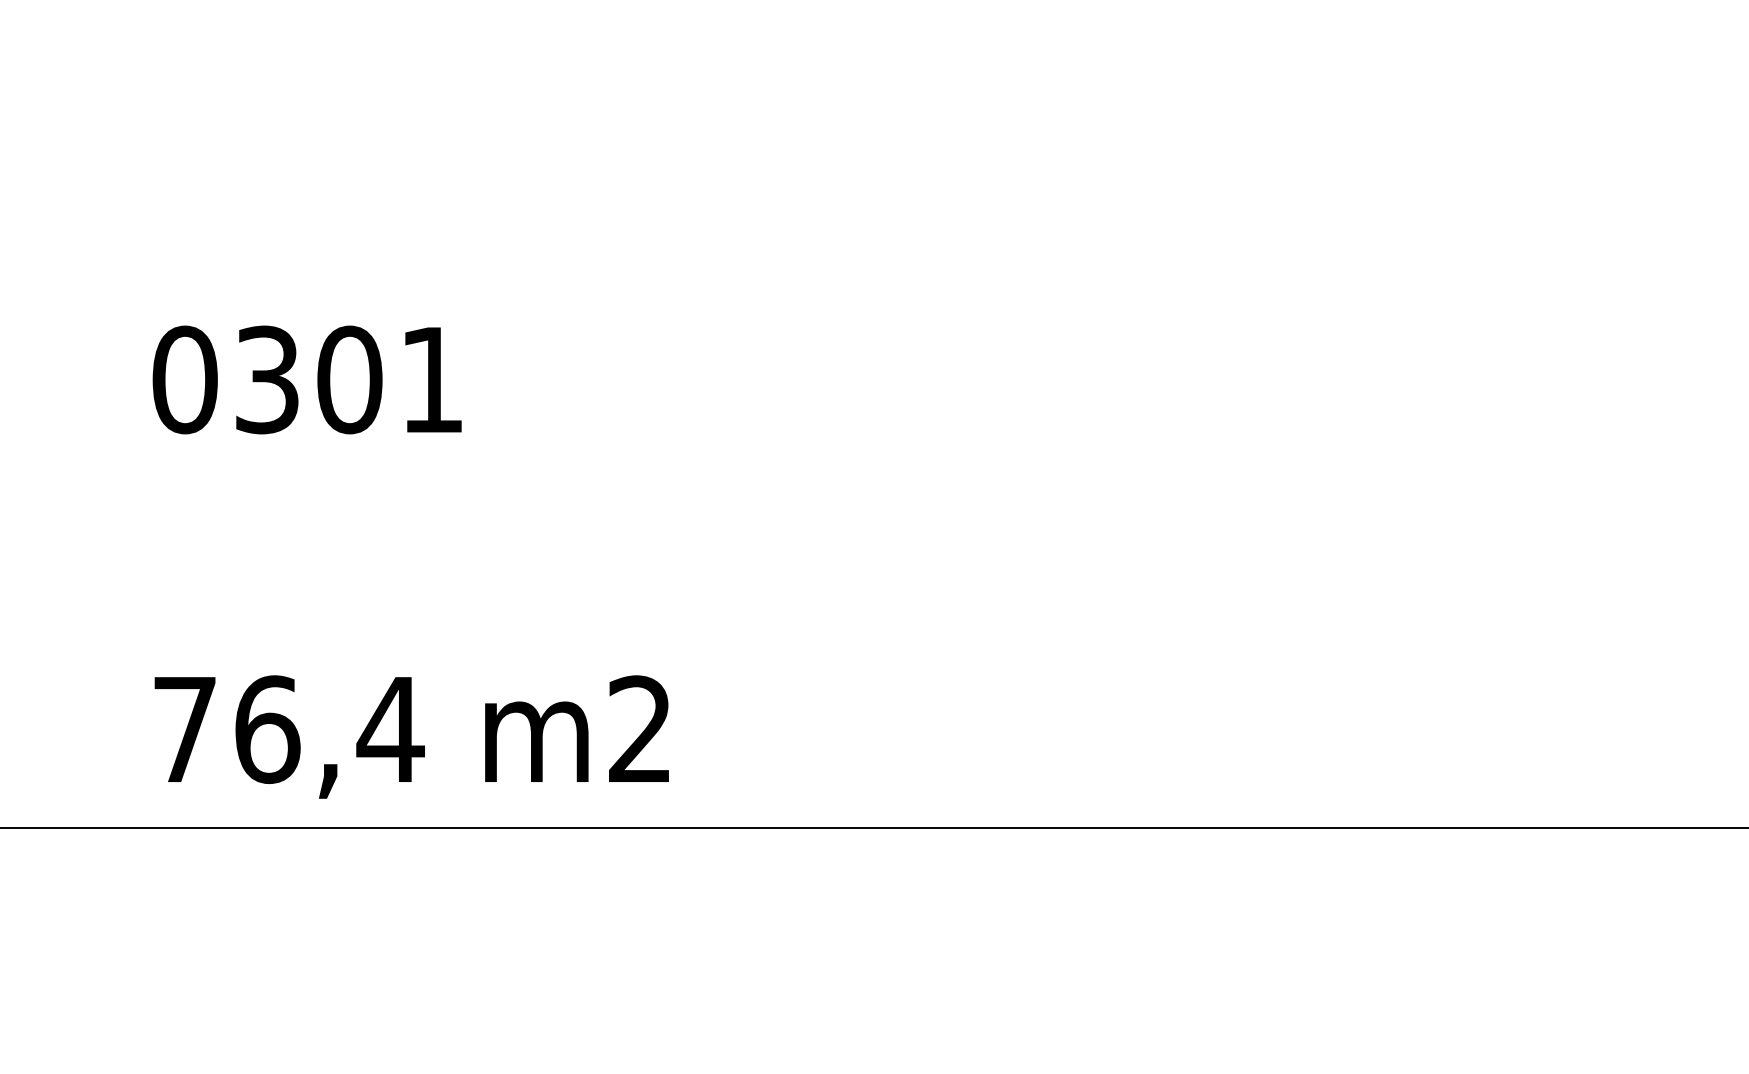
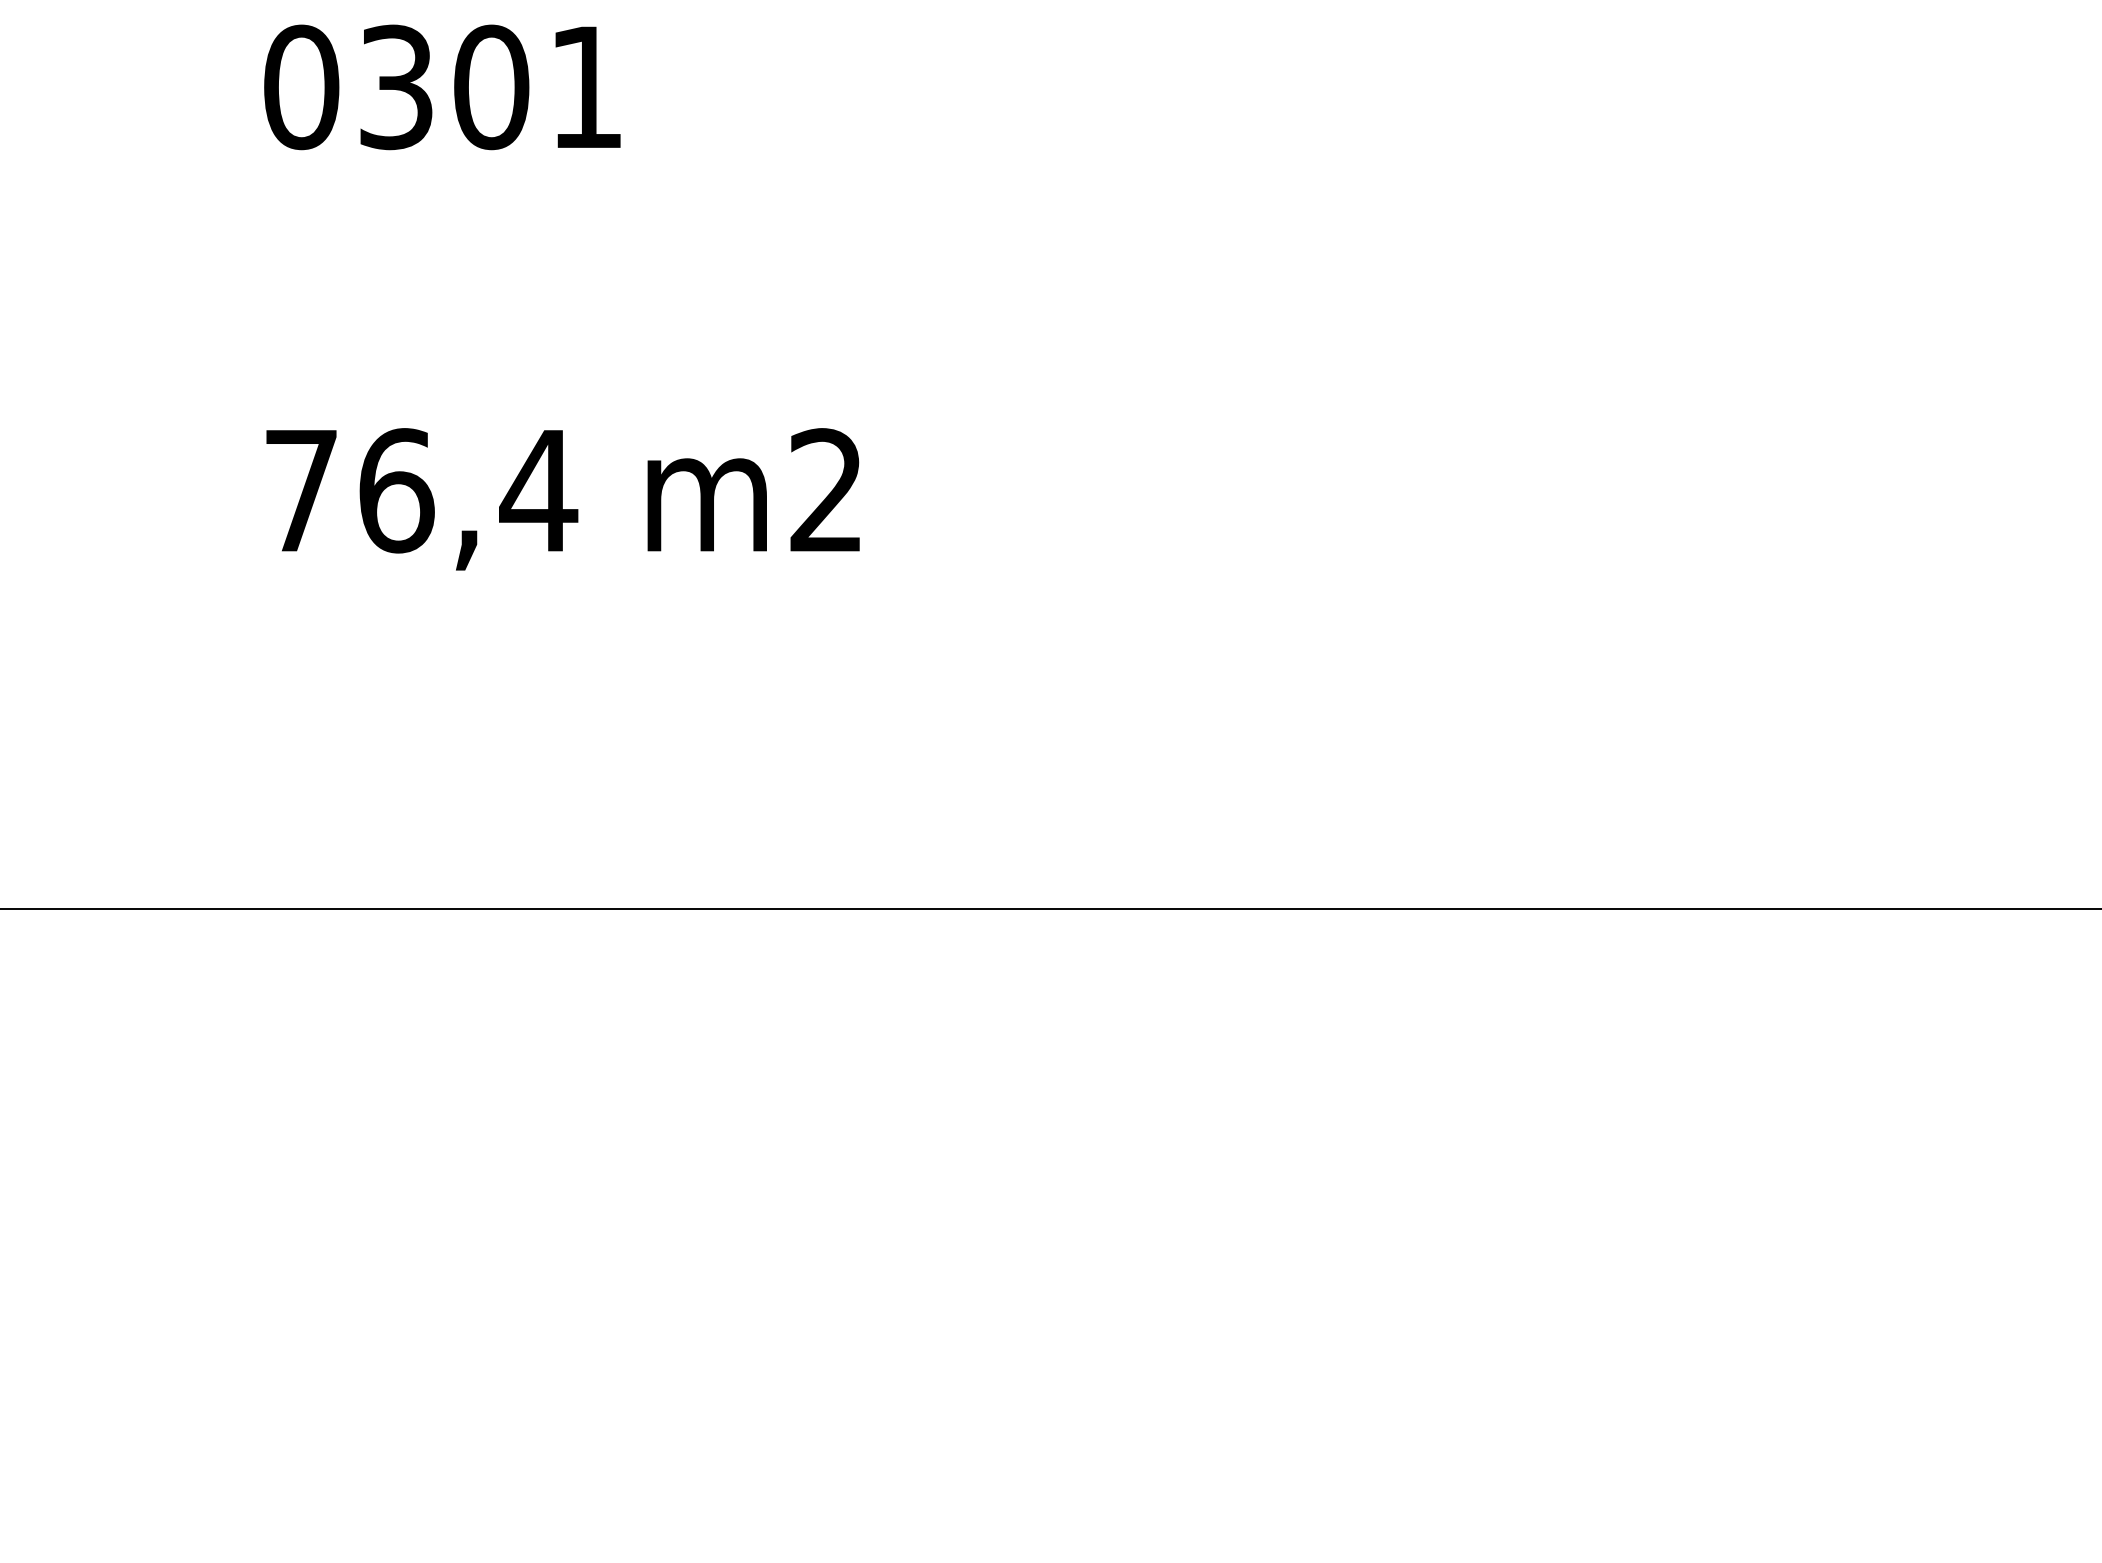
text: (410, 562) -> (561, 297), moved

